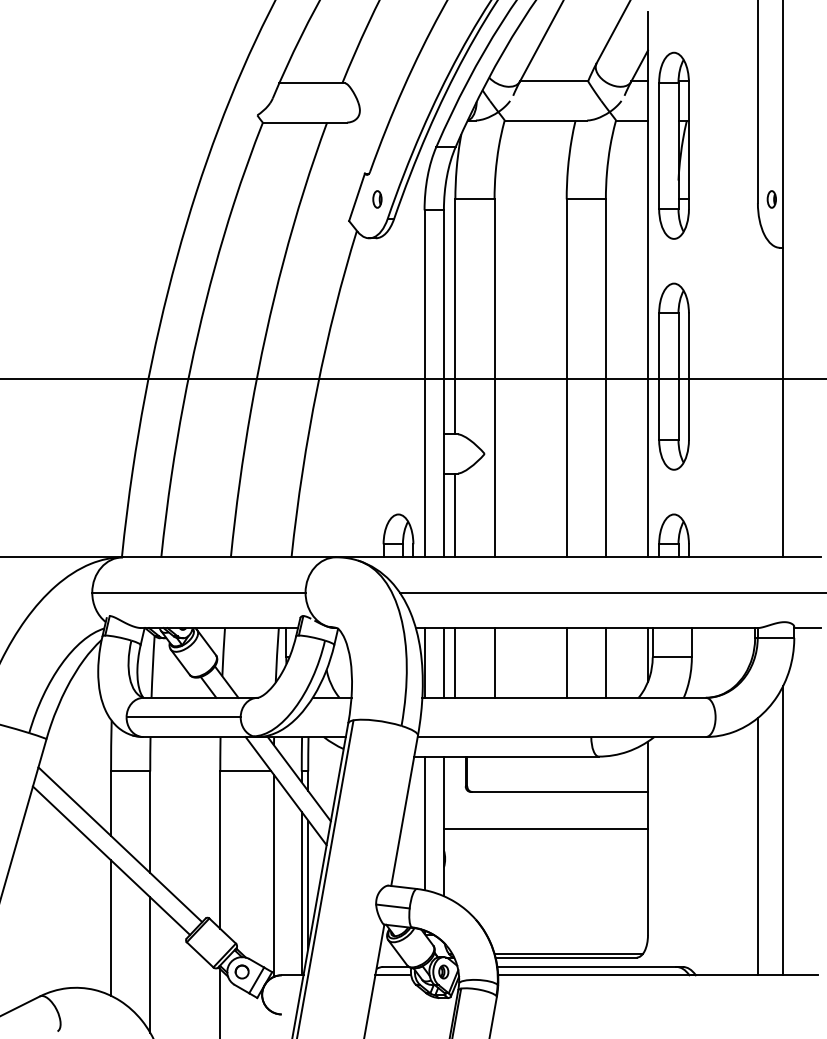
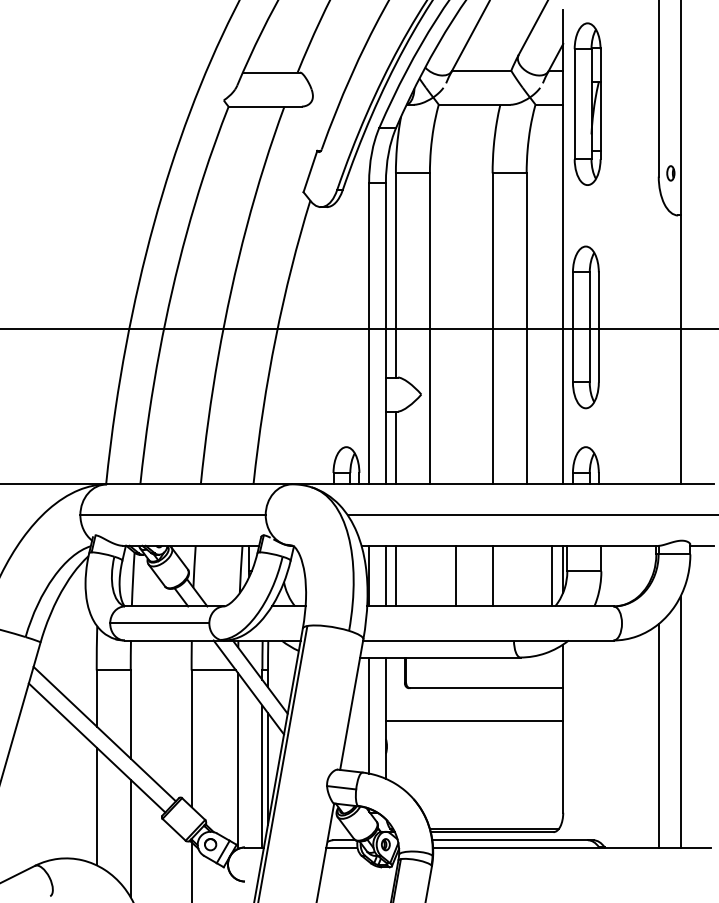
part: (673, 145) -> (587, 103), moved
part: (377, 199) -> (328, 173), removed
line: (494, 662) -> (455, 575), moved
line: (605, 662) -> (551, 575), moved

